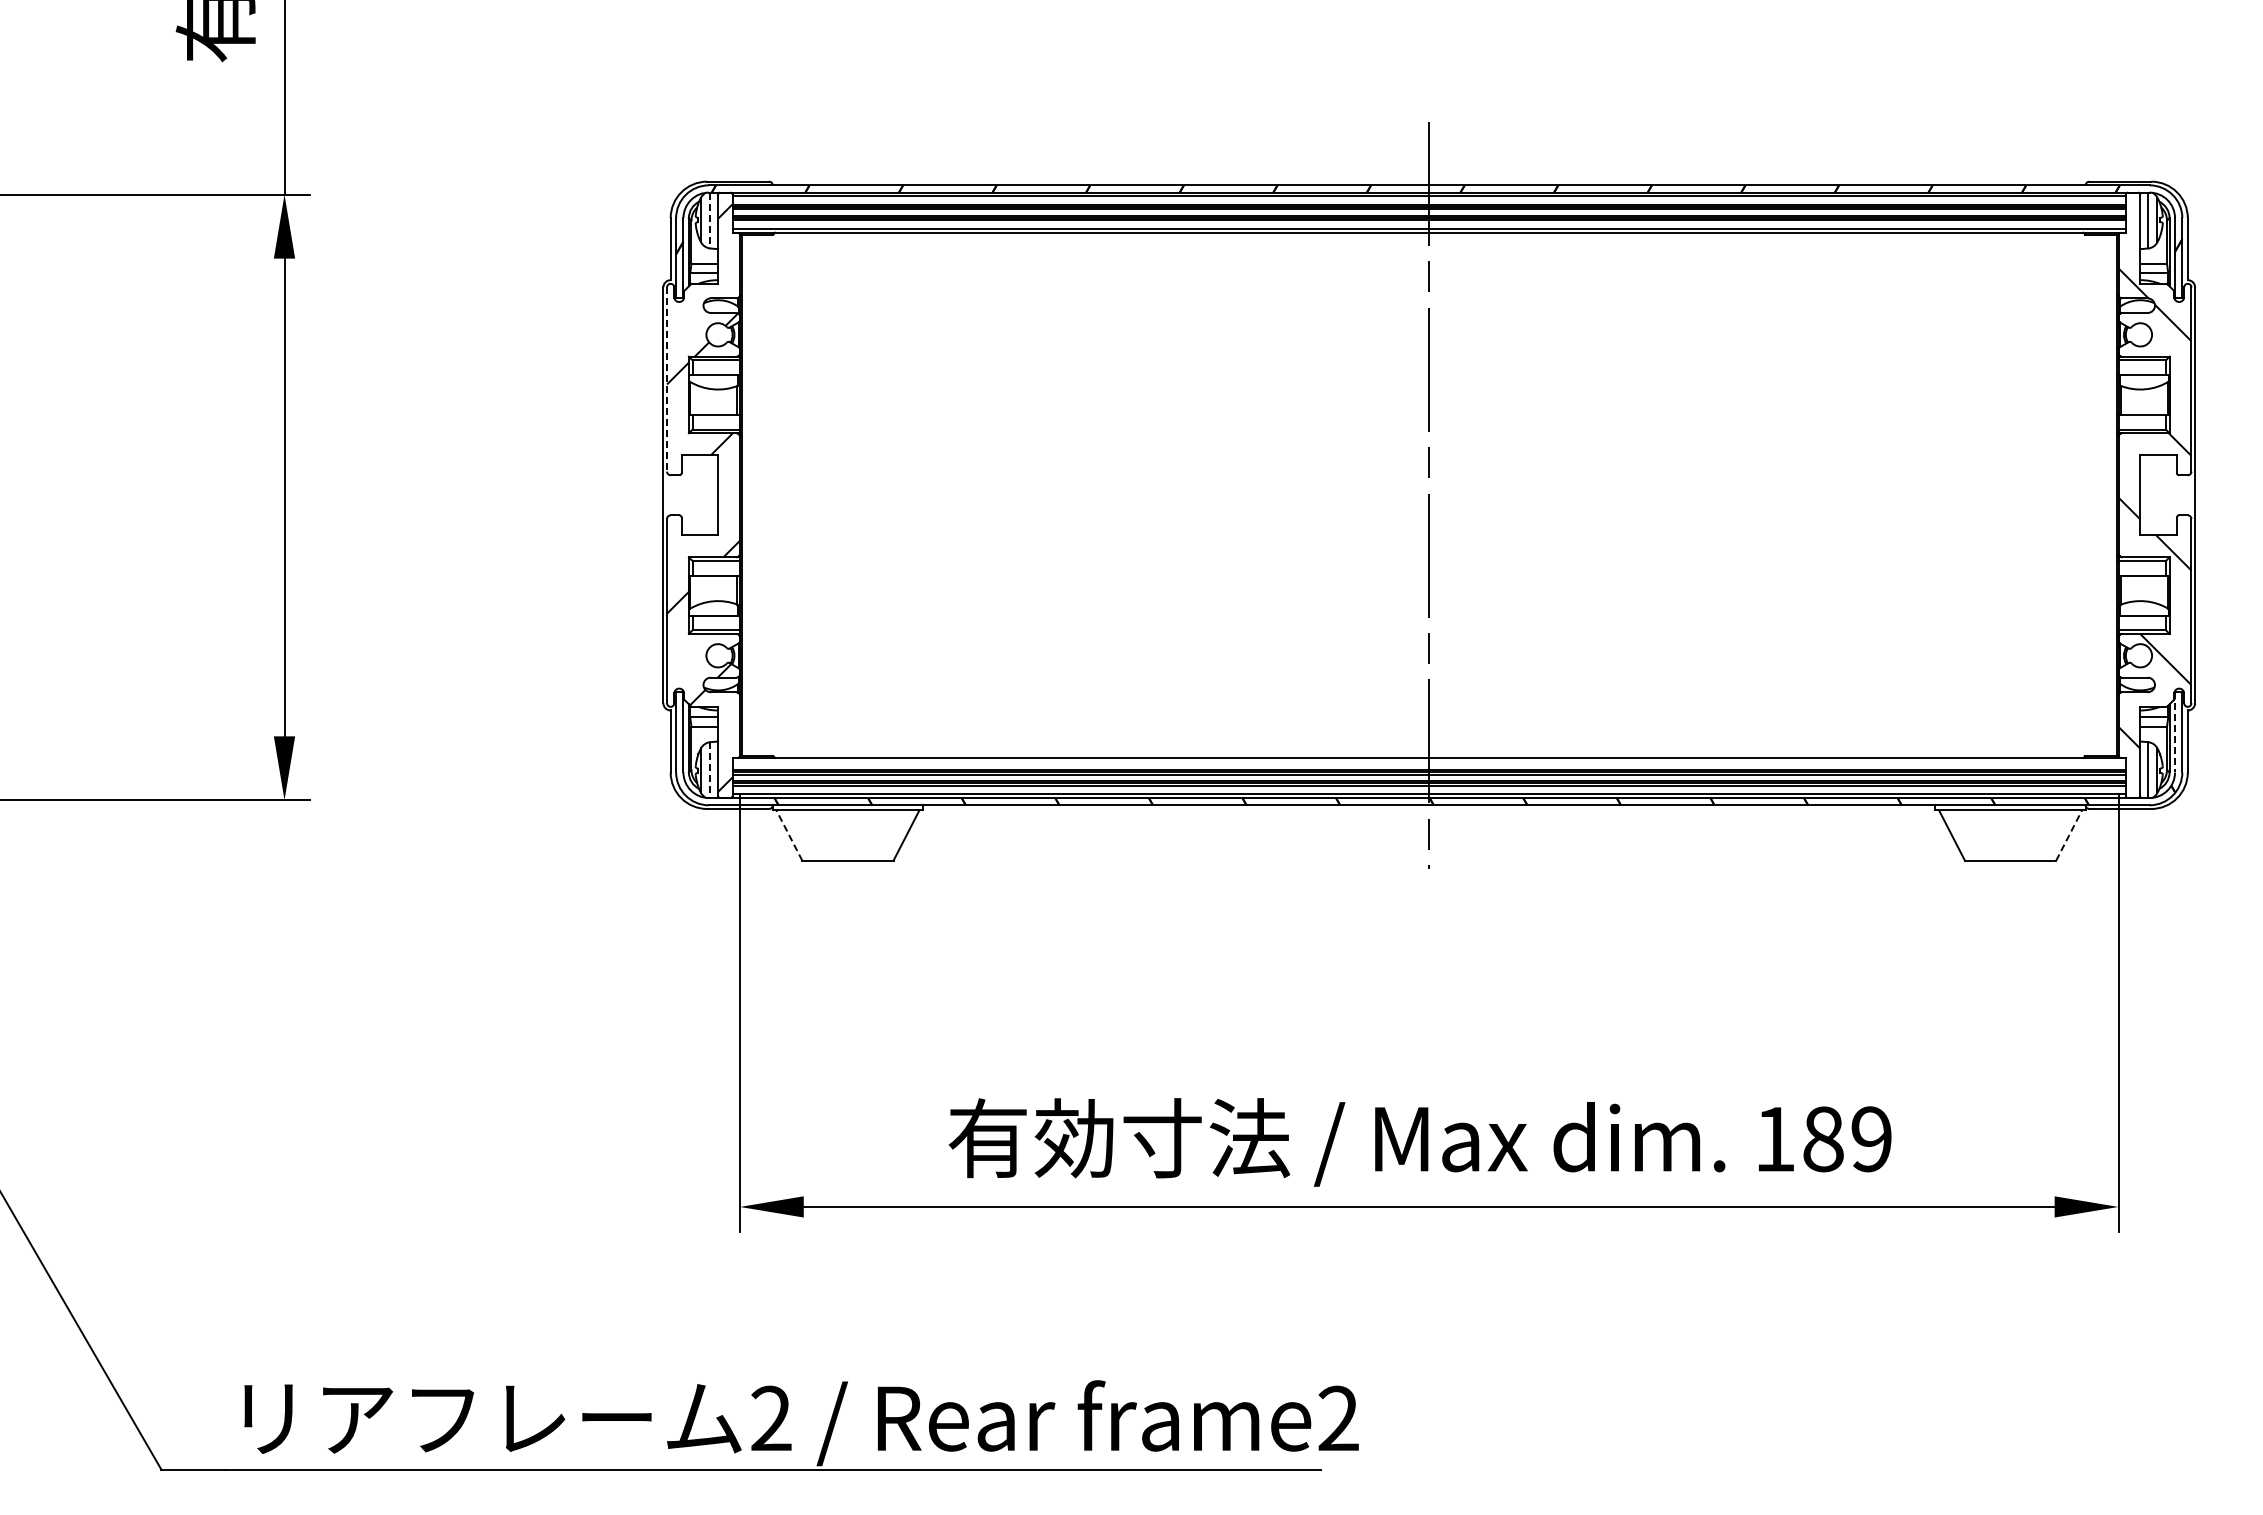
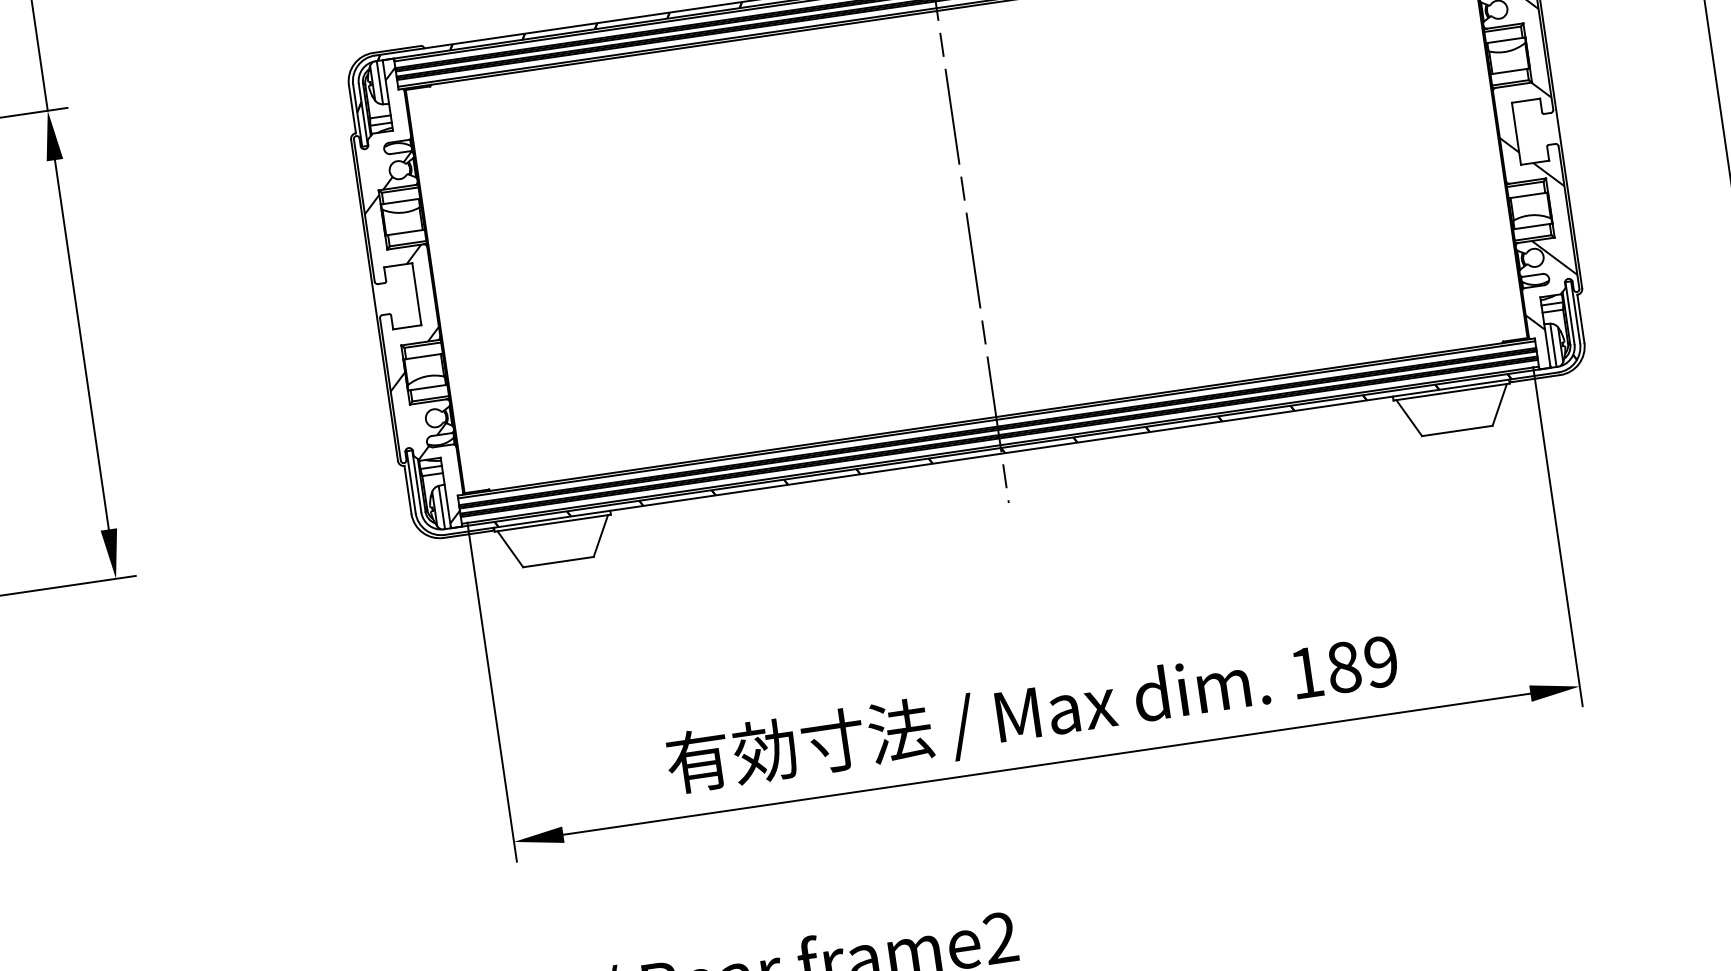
line: (710, 220) -> (380, 82), dashed -> solid
line: (667, 380) -> (364, 211), dashed -> solid
line: (2175, 732) -> (1570, 313), dashed -> solid
line: (1428, 761) -> (996, 419), added
line: (710, 770) -> (442, 507), dashed -> solid
line: (789, 835) -> (510, 549), dashed -> solid
line: (2069, 835) -> (1500, 404), dashed -> solid

